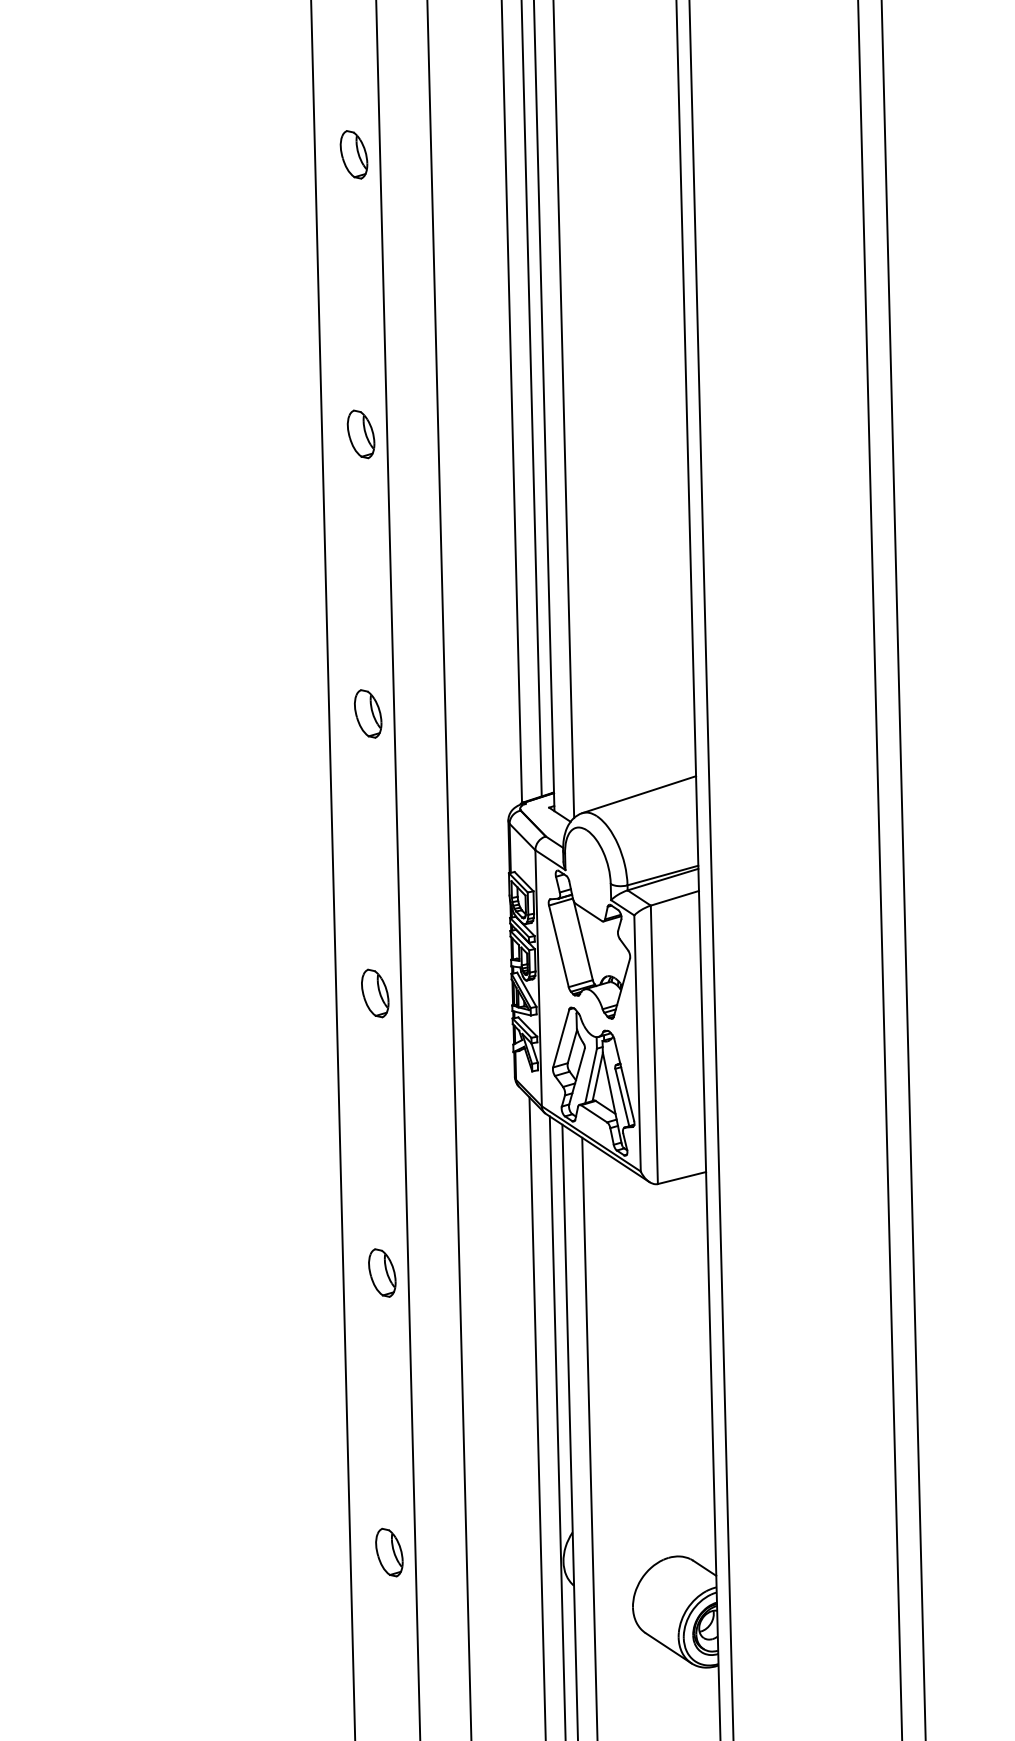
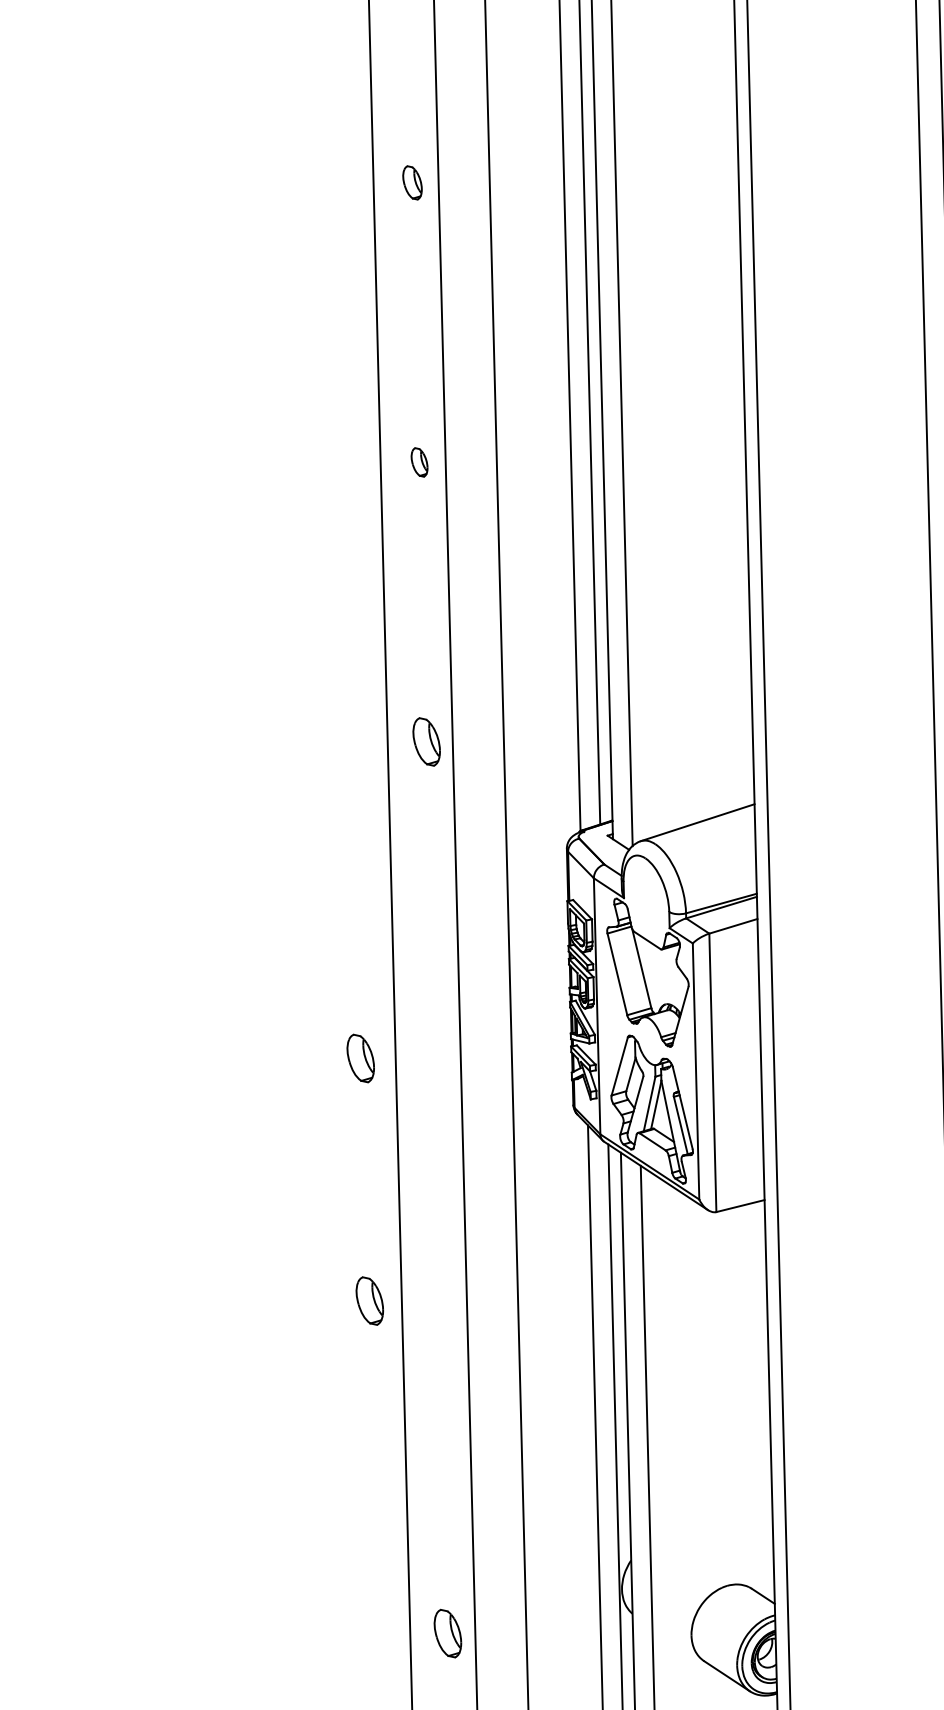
part: (353, 154) -> (412, 182), size x0.7
part: (360, 434) -> (419, 462), size x0.6
part: (375, 993) -> (361, 1058), moved
part: (382, 1272) -> (370, 1300), moved
part: (389, 1552) -> (448, 1633), moved

